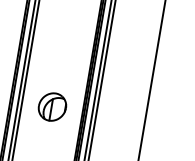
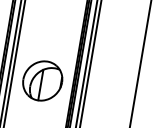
part: (52, 106) -> (42, 80), size x1.43

